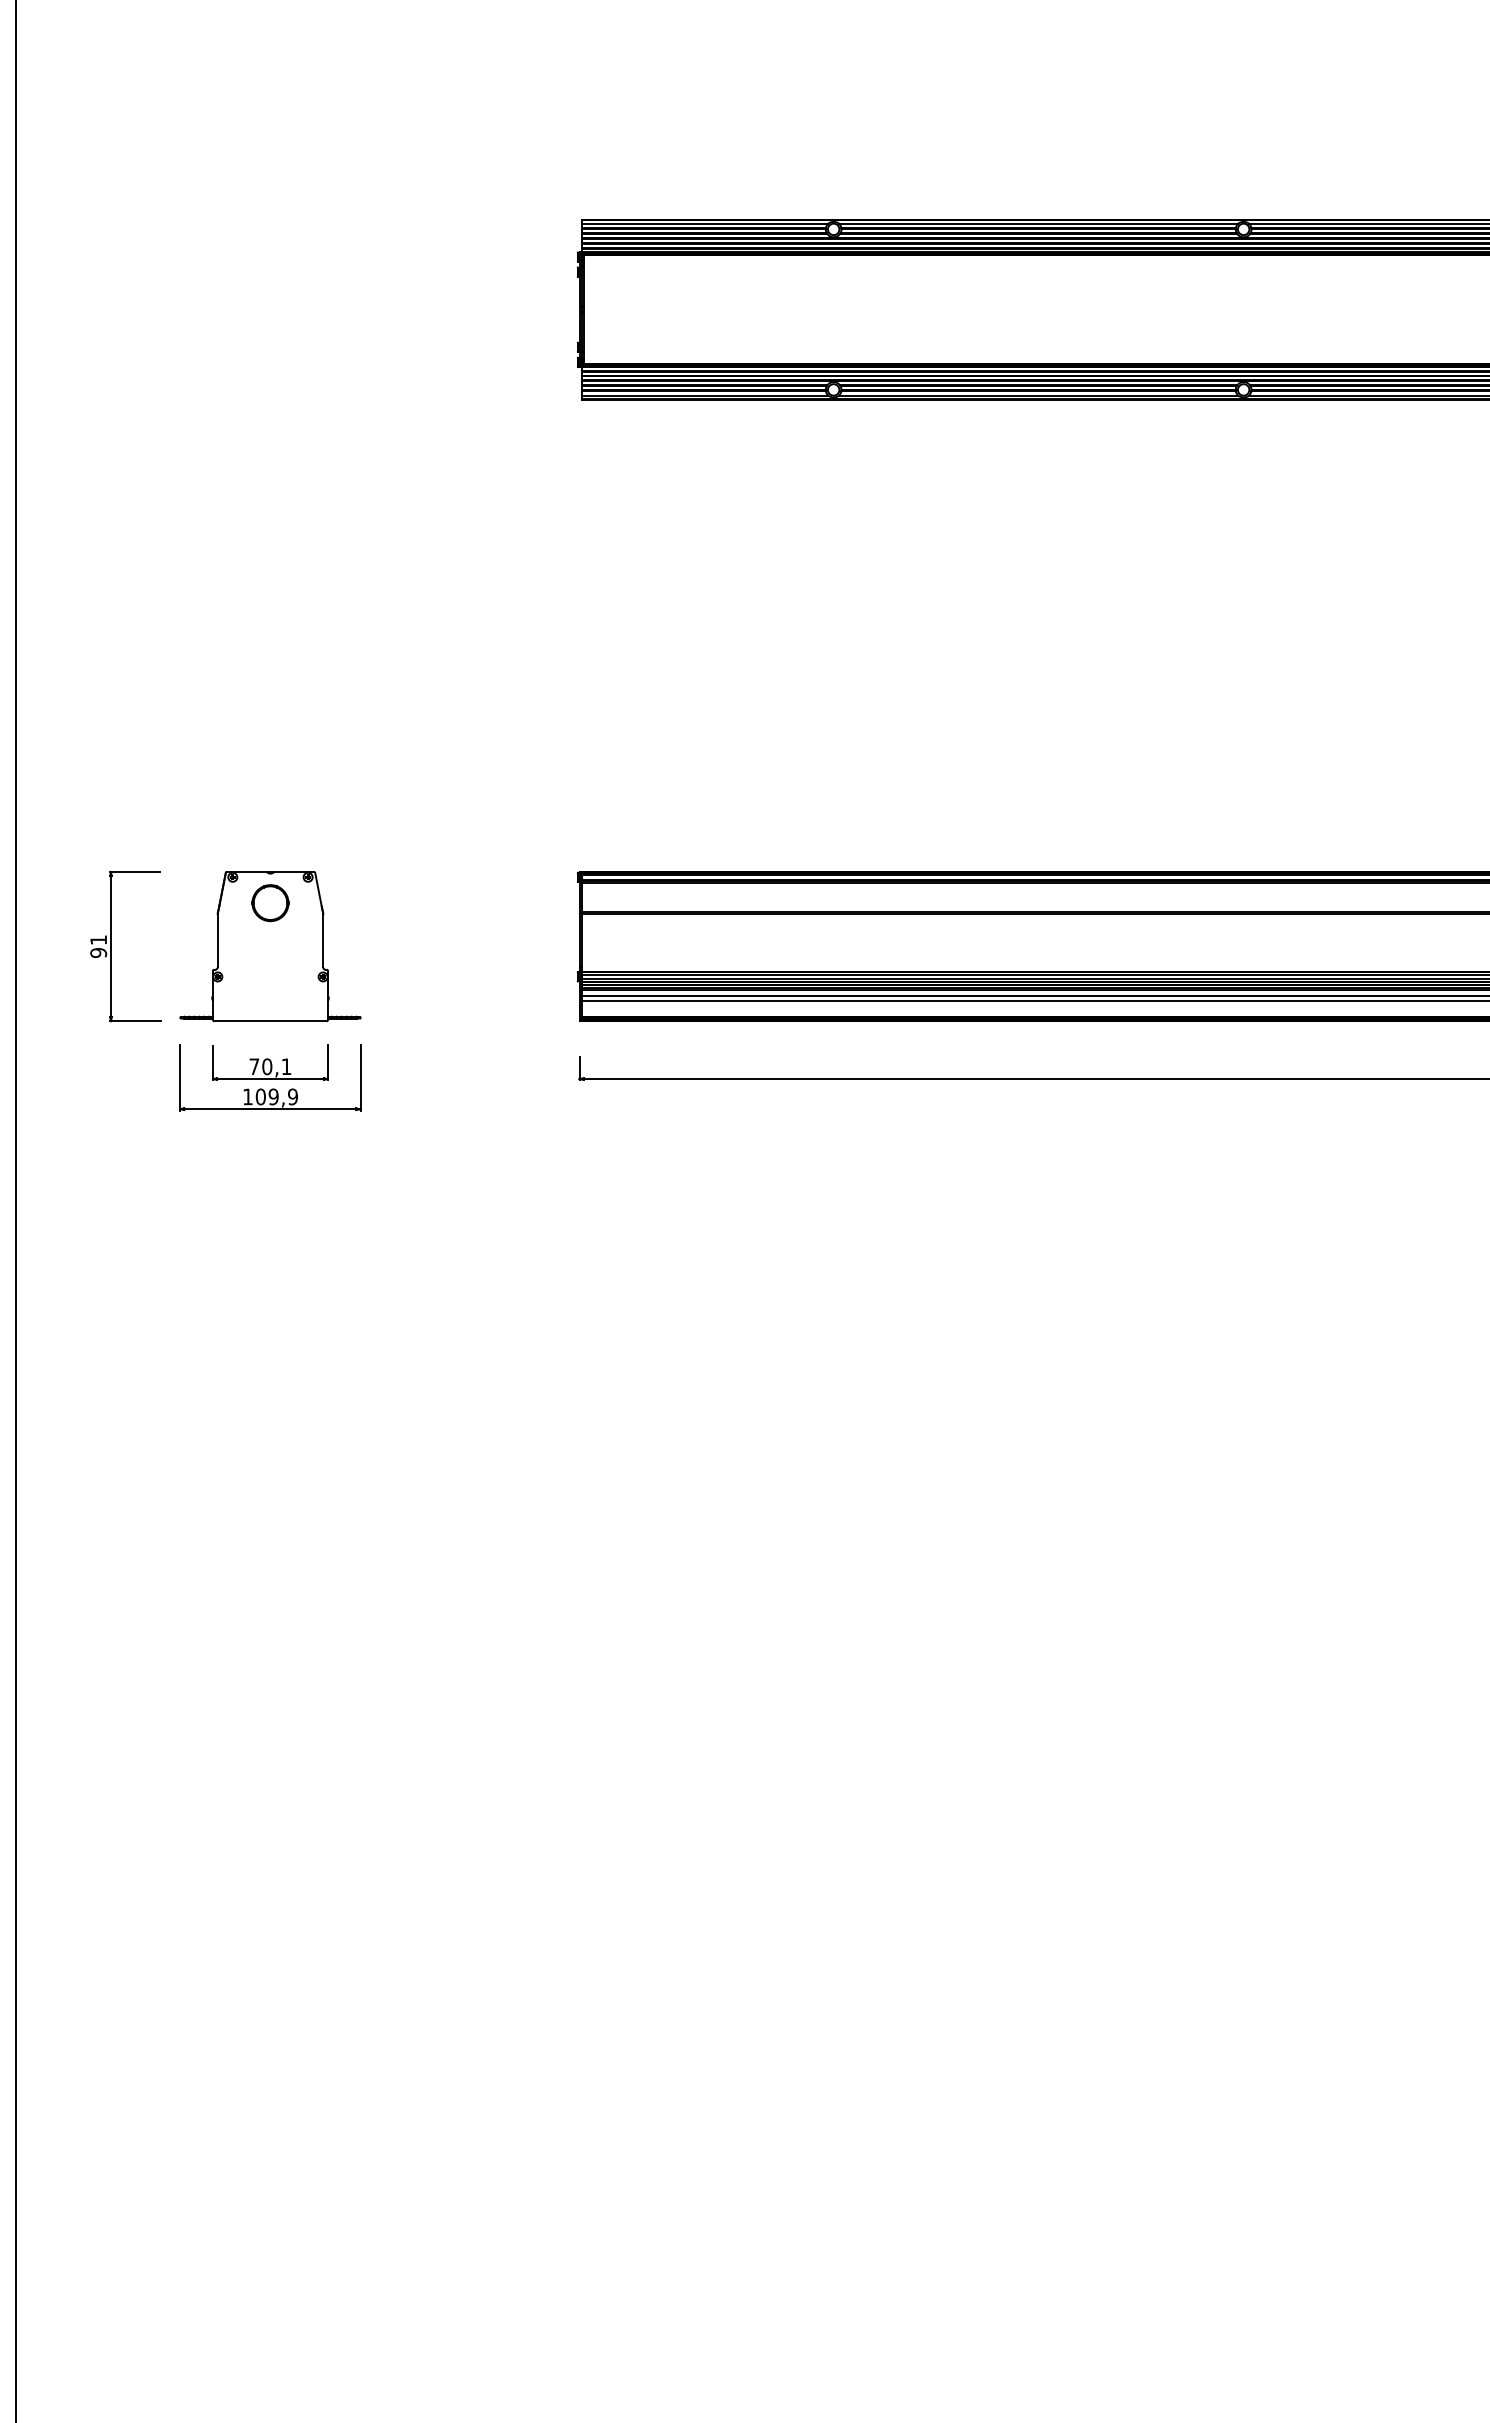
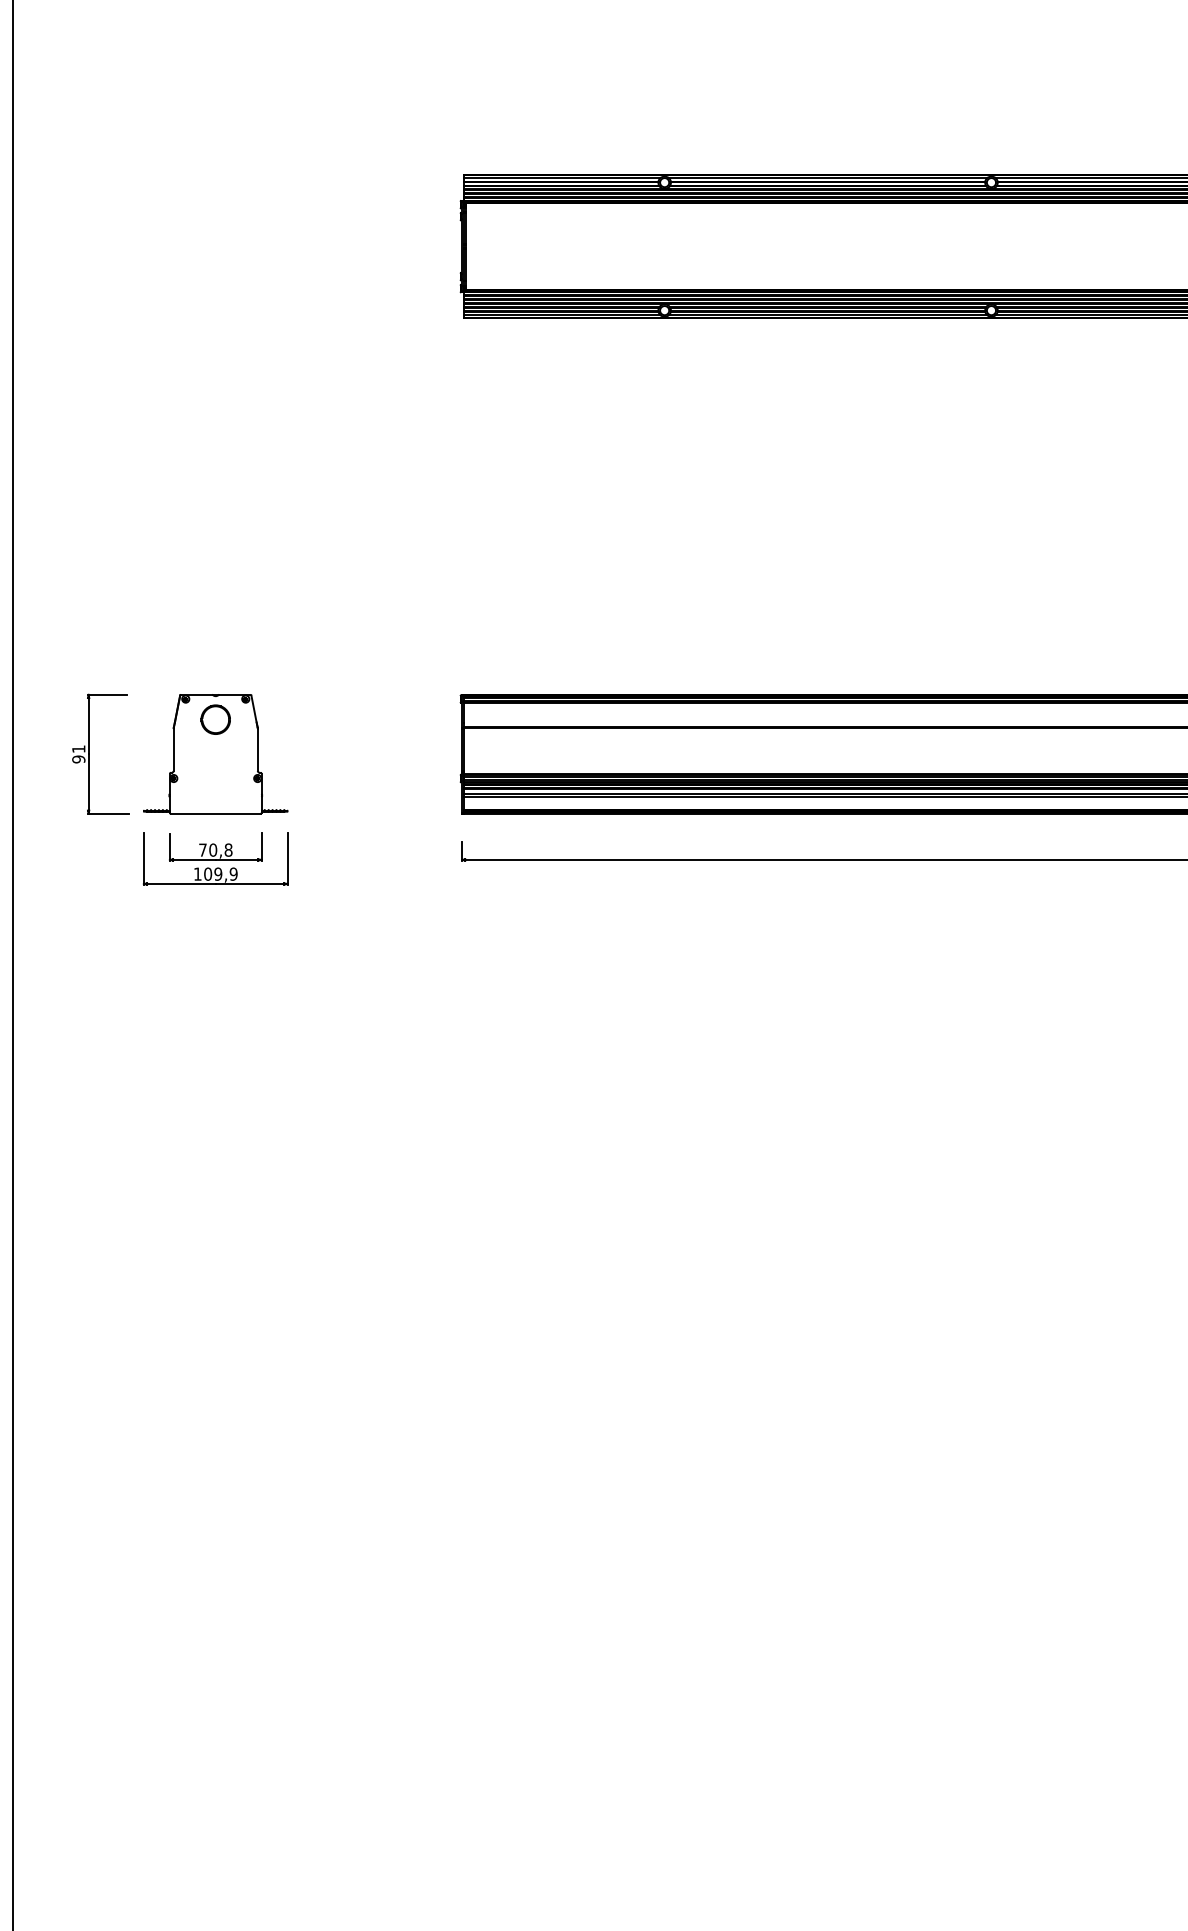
text: (286, 1066) -> (228, 849), 70,1 -> 70,8

